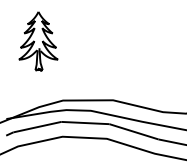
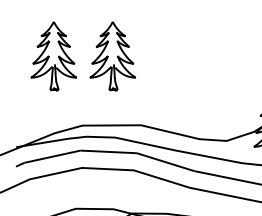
part: (88, 41) -> (112, 56), added

